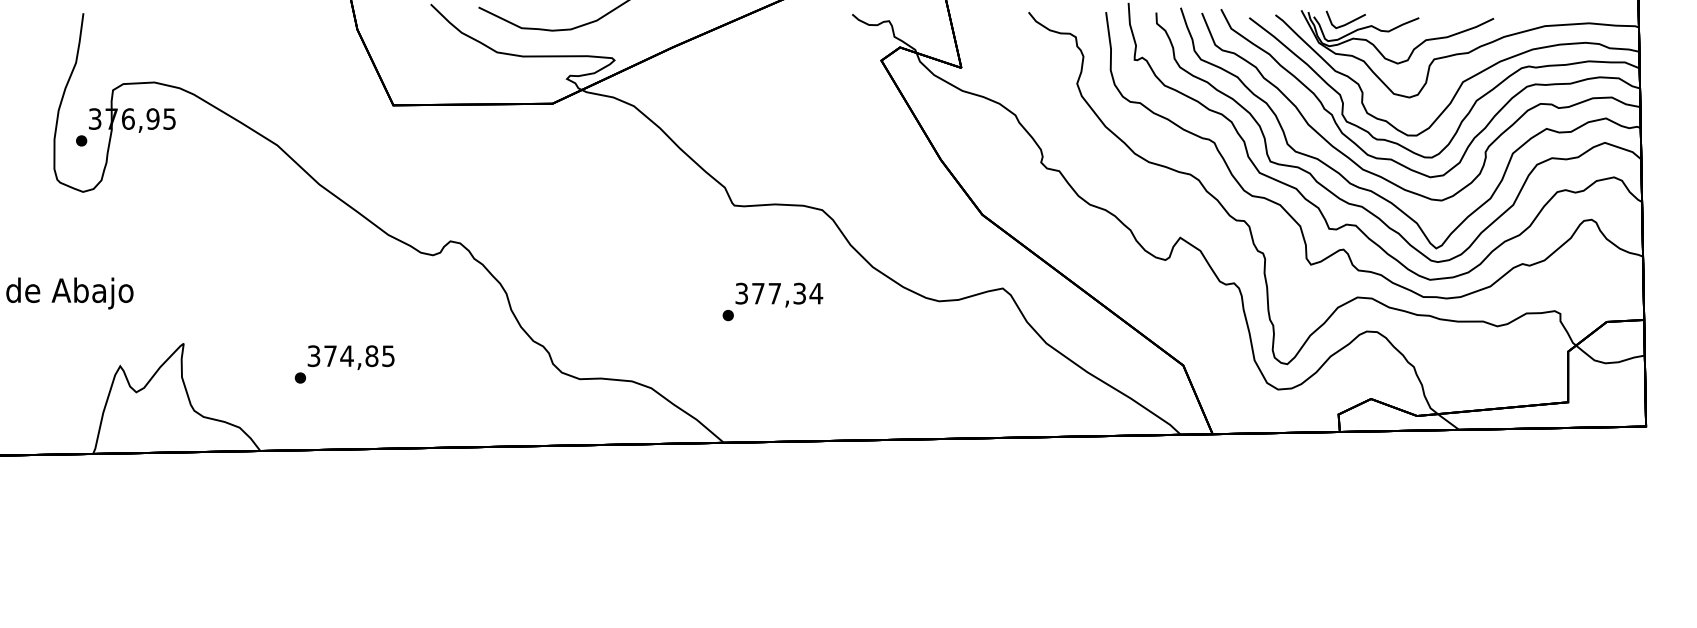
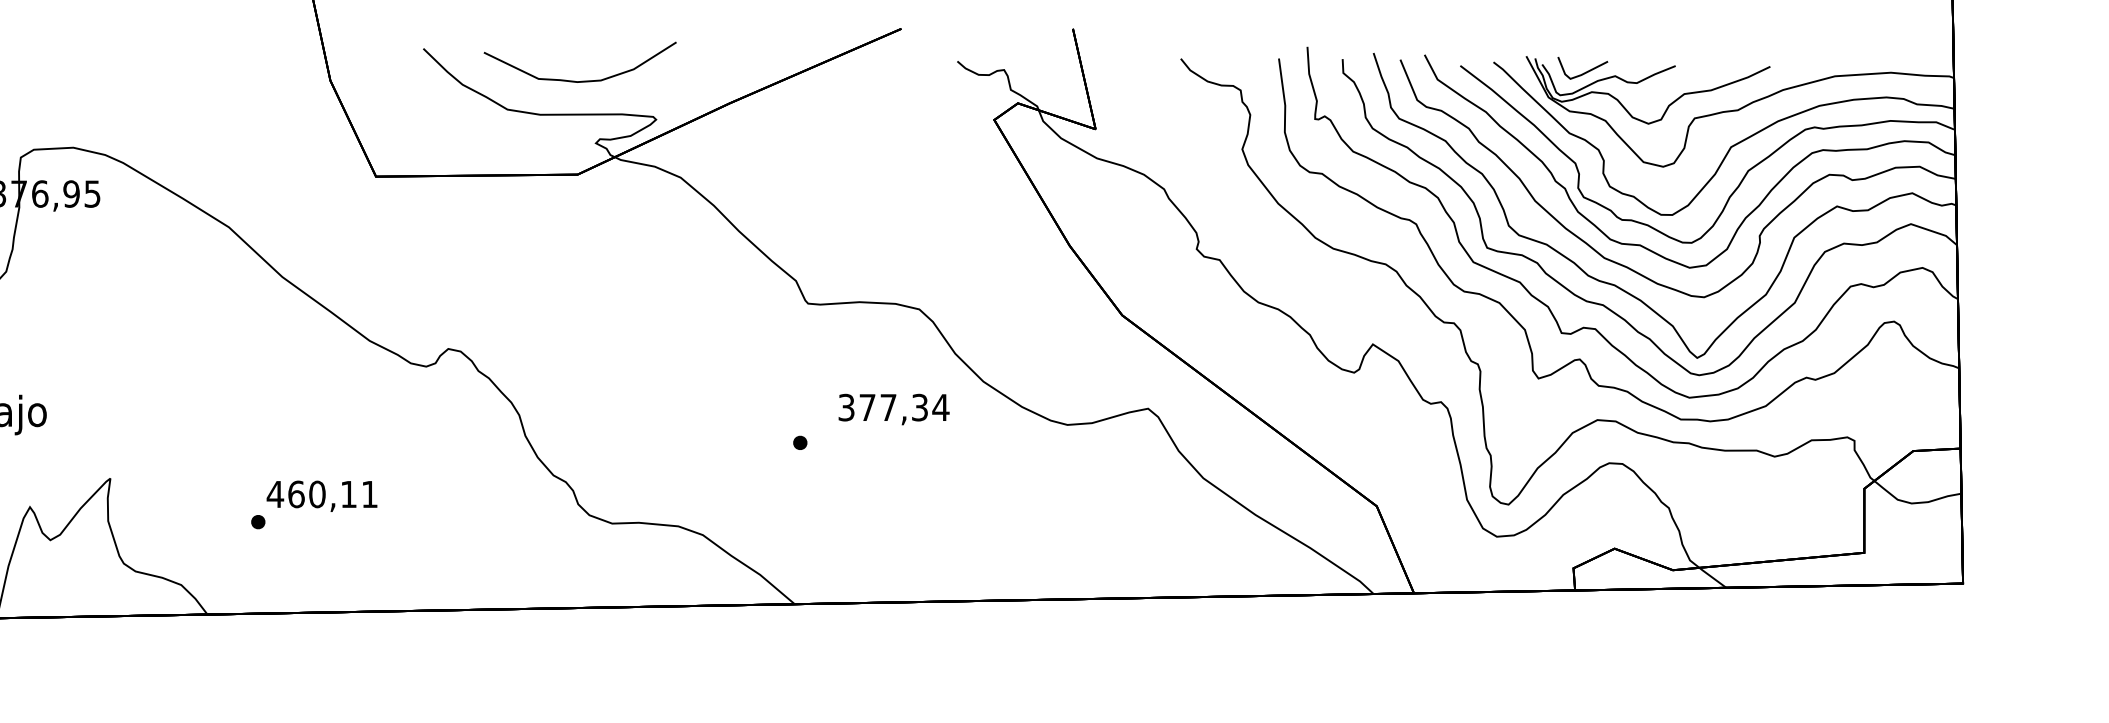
text: (779, 294) -> (894, 408), moved
text: (350, 356) -> (321, 494), 374,85 -> 460,11

